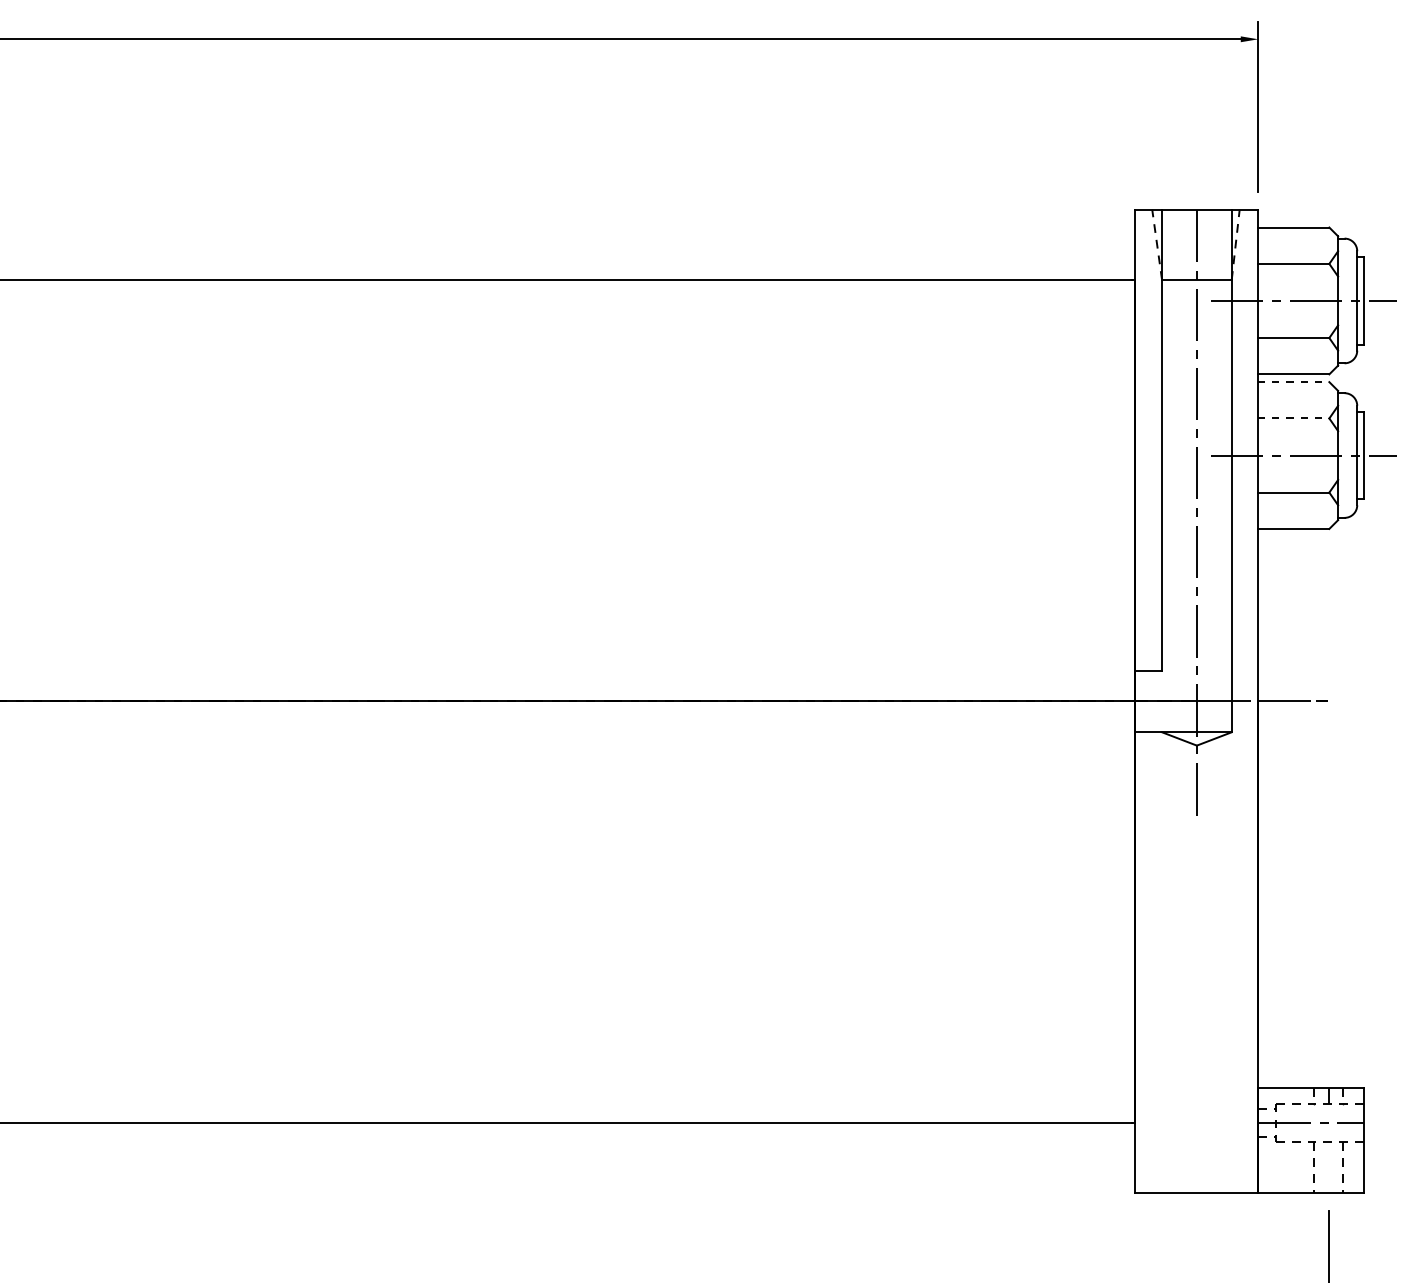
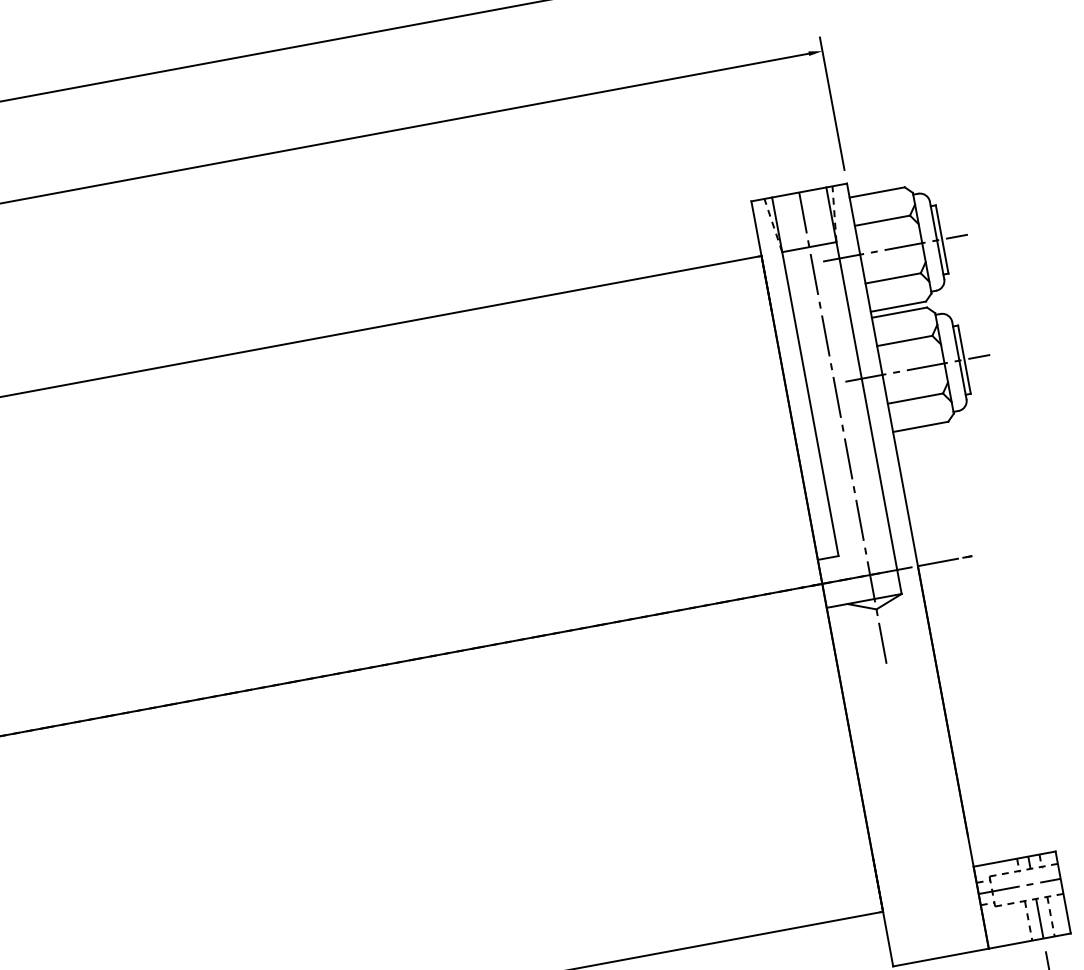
line: (1294, 382) -> (900, 312), dashed -> solid
line: (1294, 418) -> (905, 340), dashed -> solid
line: (1328, 1167) -> (1039, 918), added

